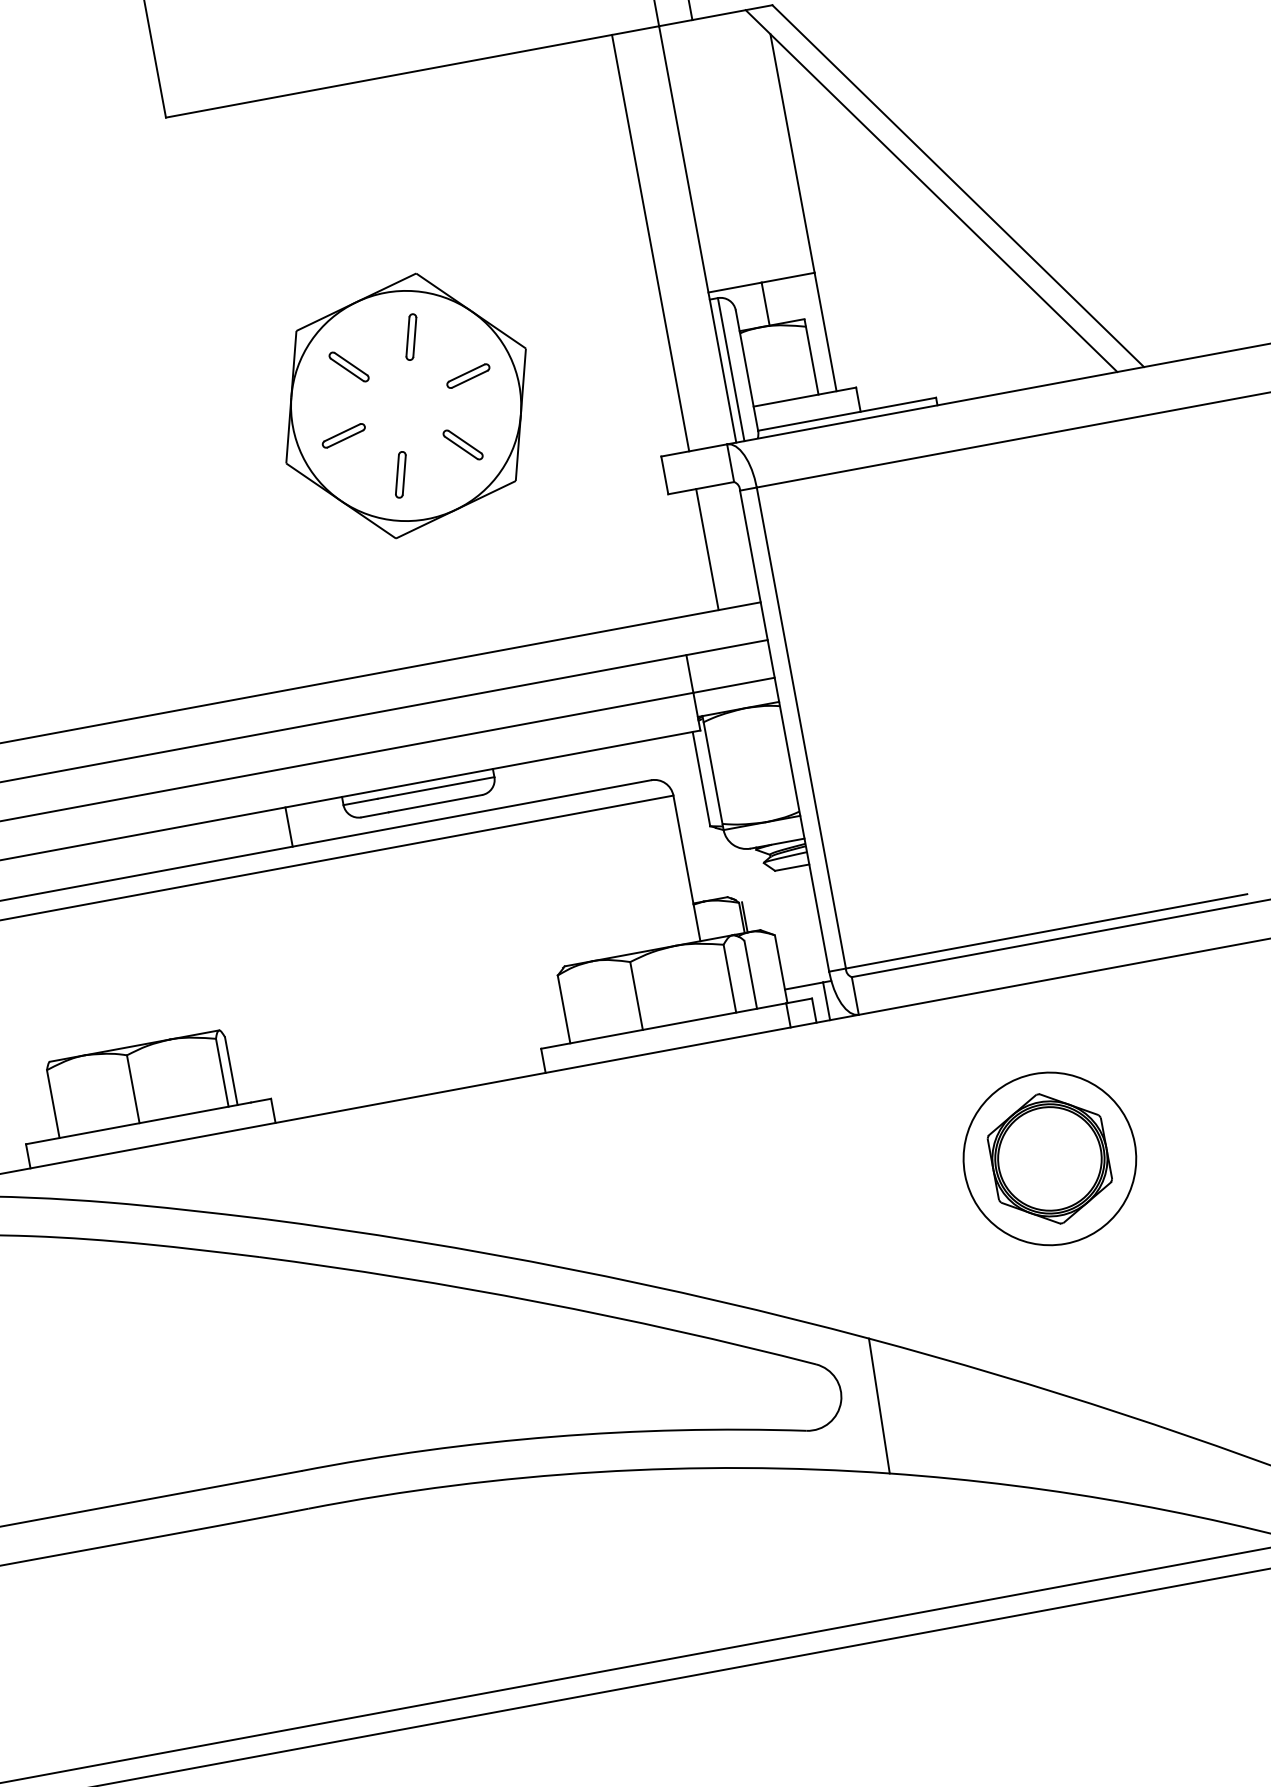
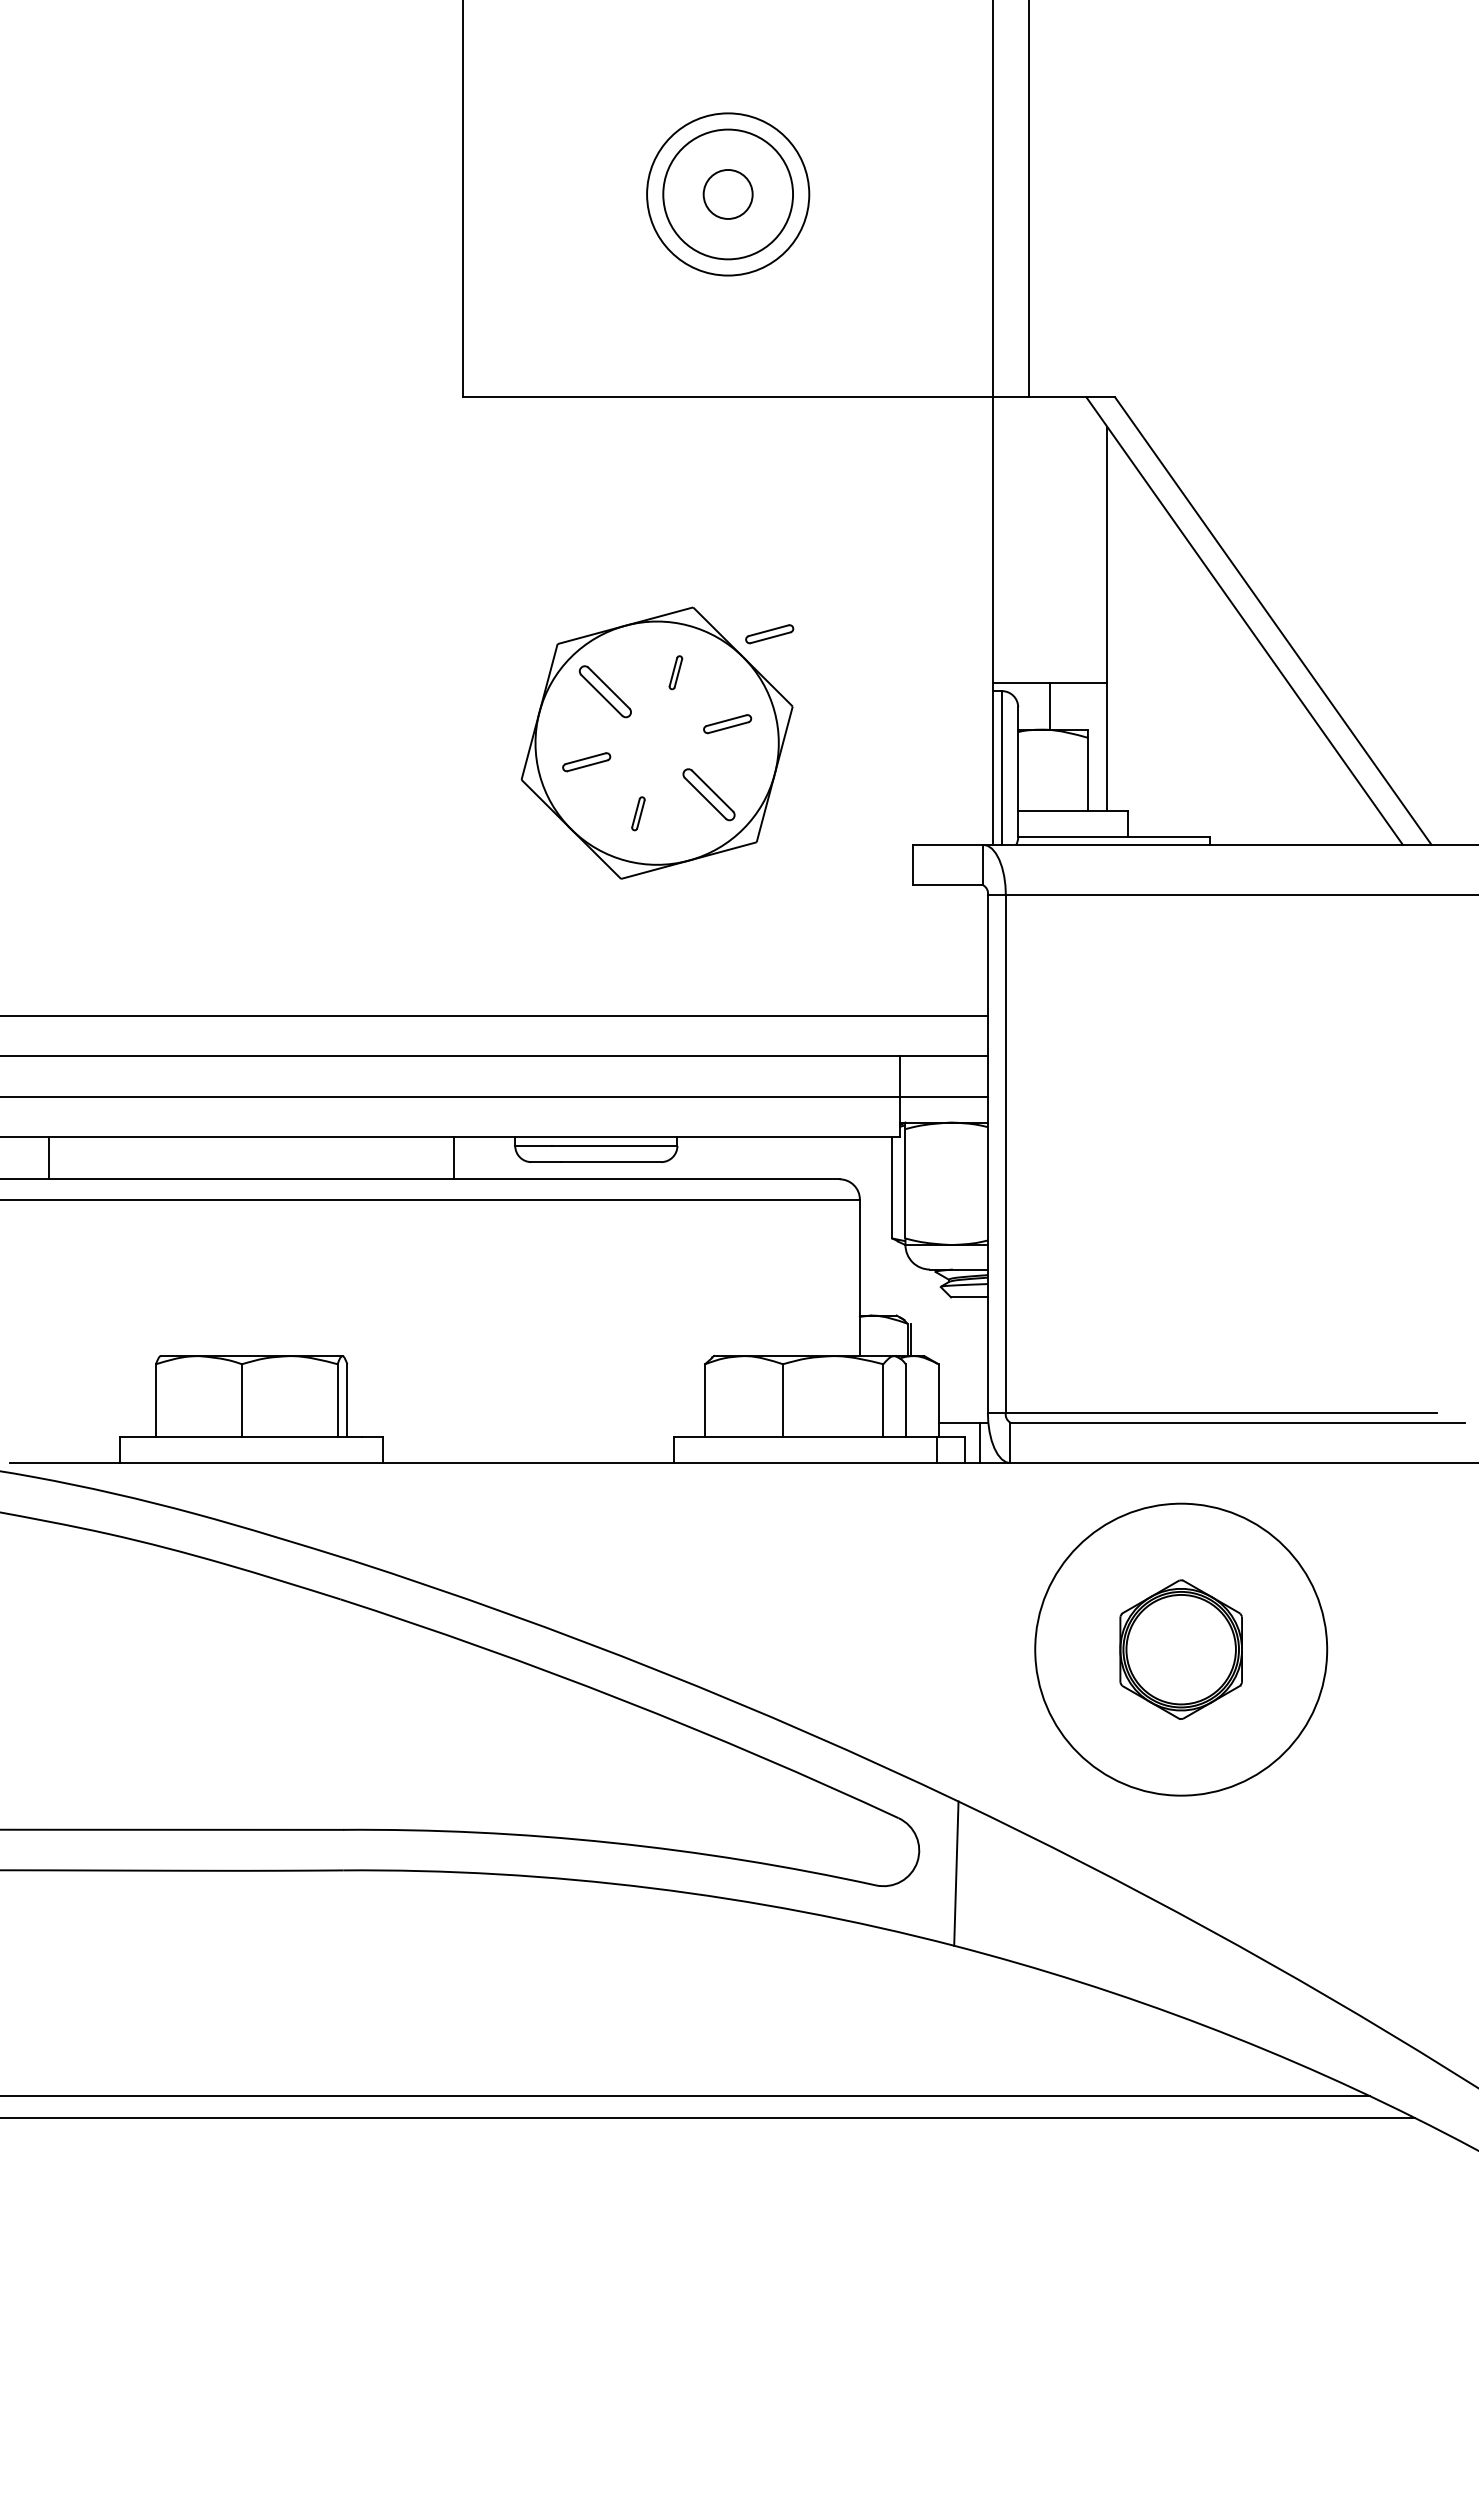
line: (650, 242) -> (942, 620), removed
part: (491, 285) -> (769, 634), added
part: (411, 337) -> (675, 672), size x0.7
part: (349, 366) -> (605, 691), size x1.4
part: (462, 444) -> (708, 794), size x1.4
part: (400, 474) -> (638, 813), size x0.7
line: (707, 549) -> (942, 950), removed
circle: (1049, 1158) -> (1180, 1649), size x1.6

